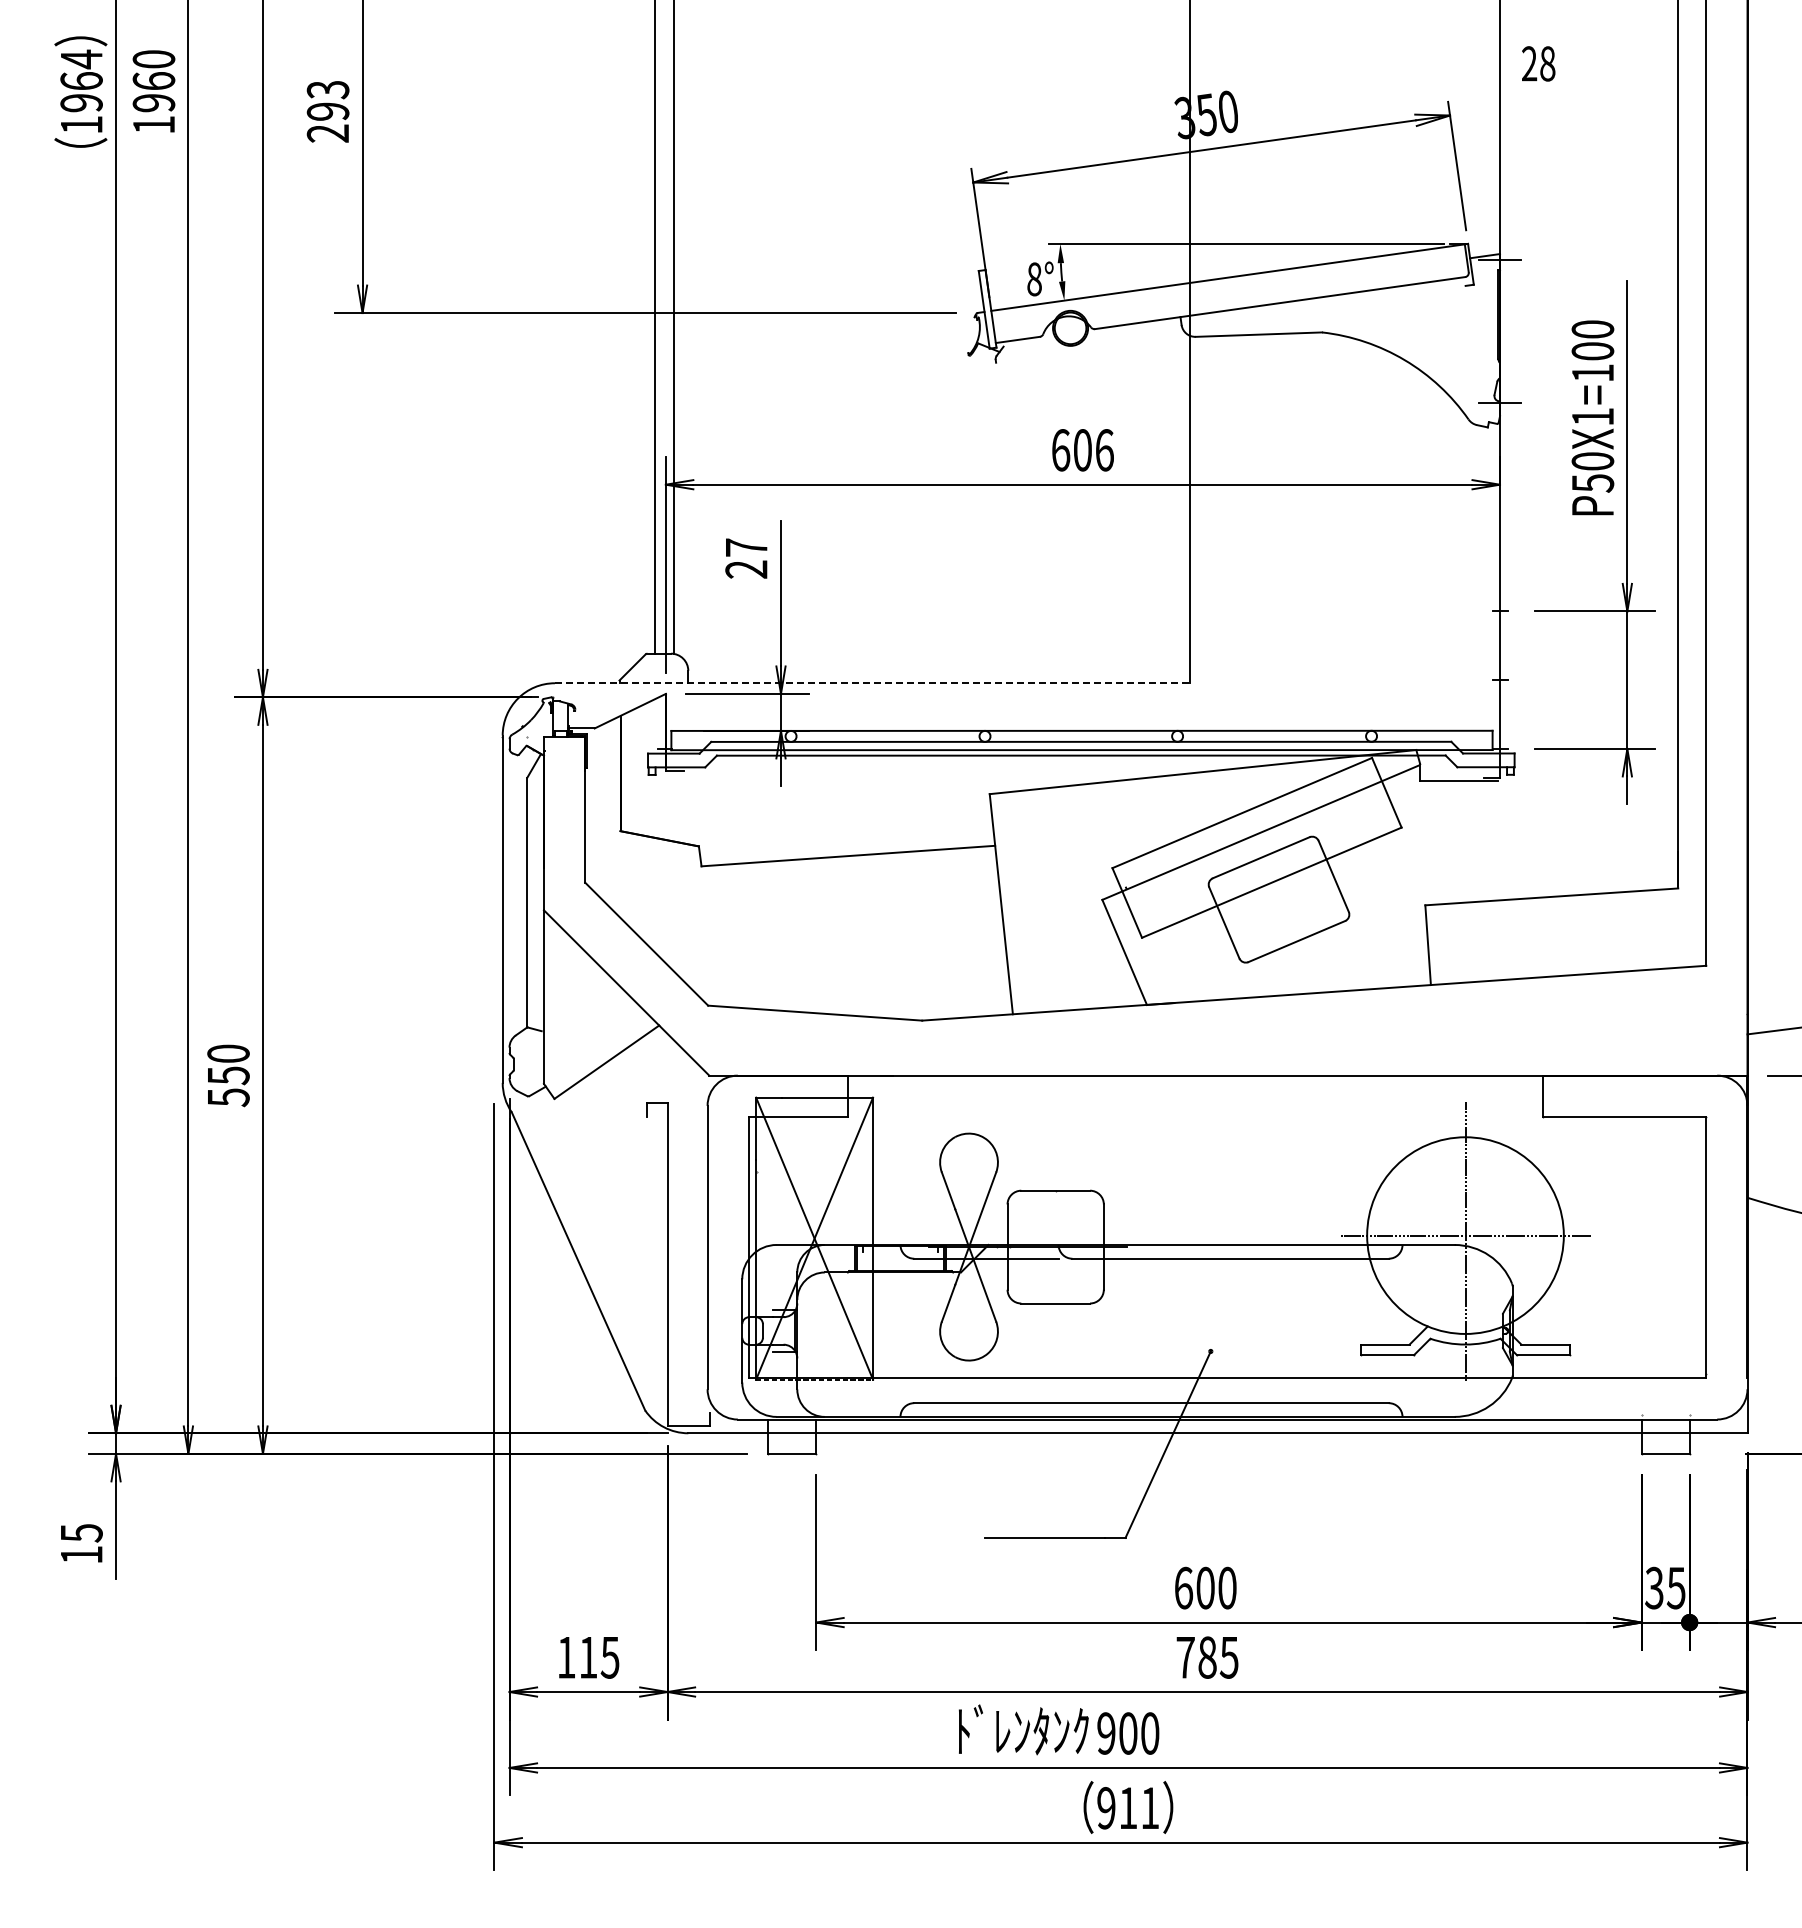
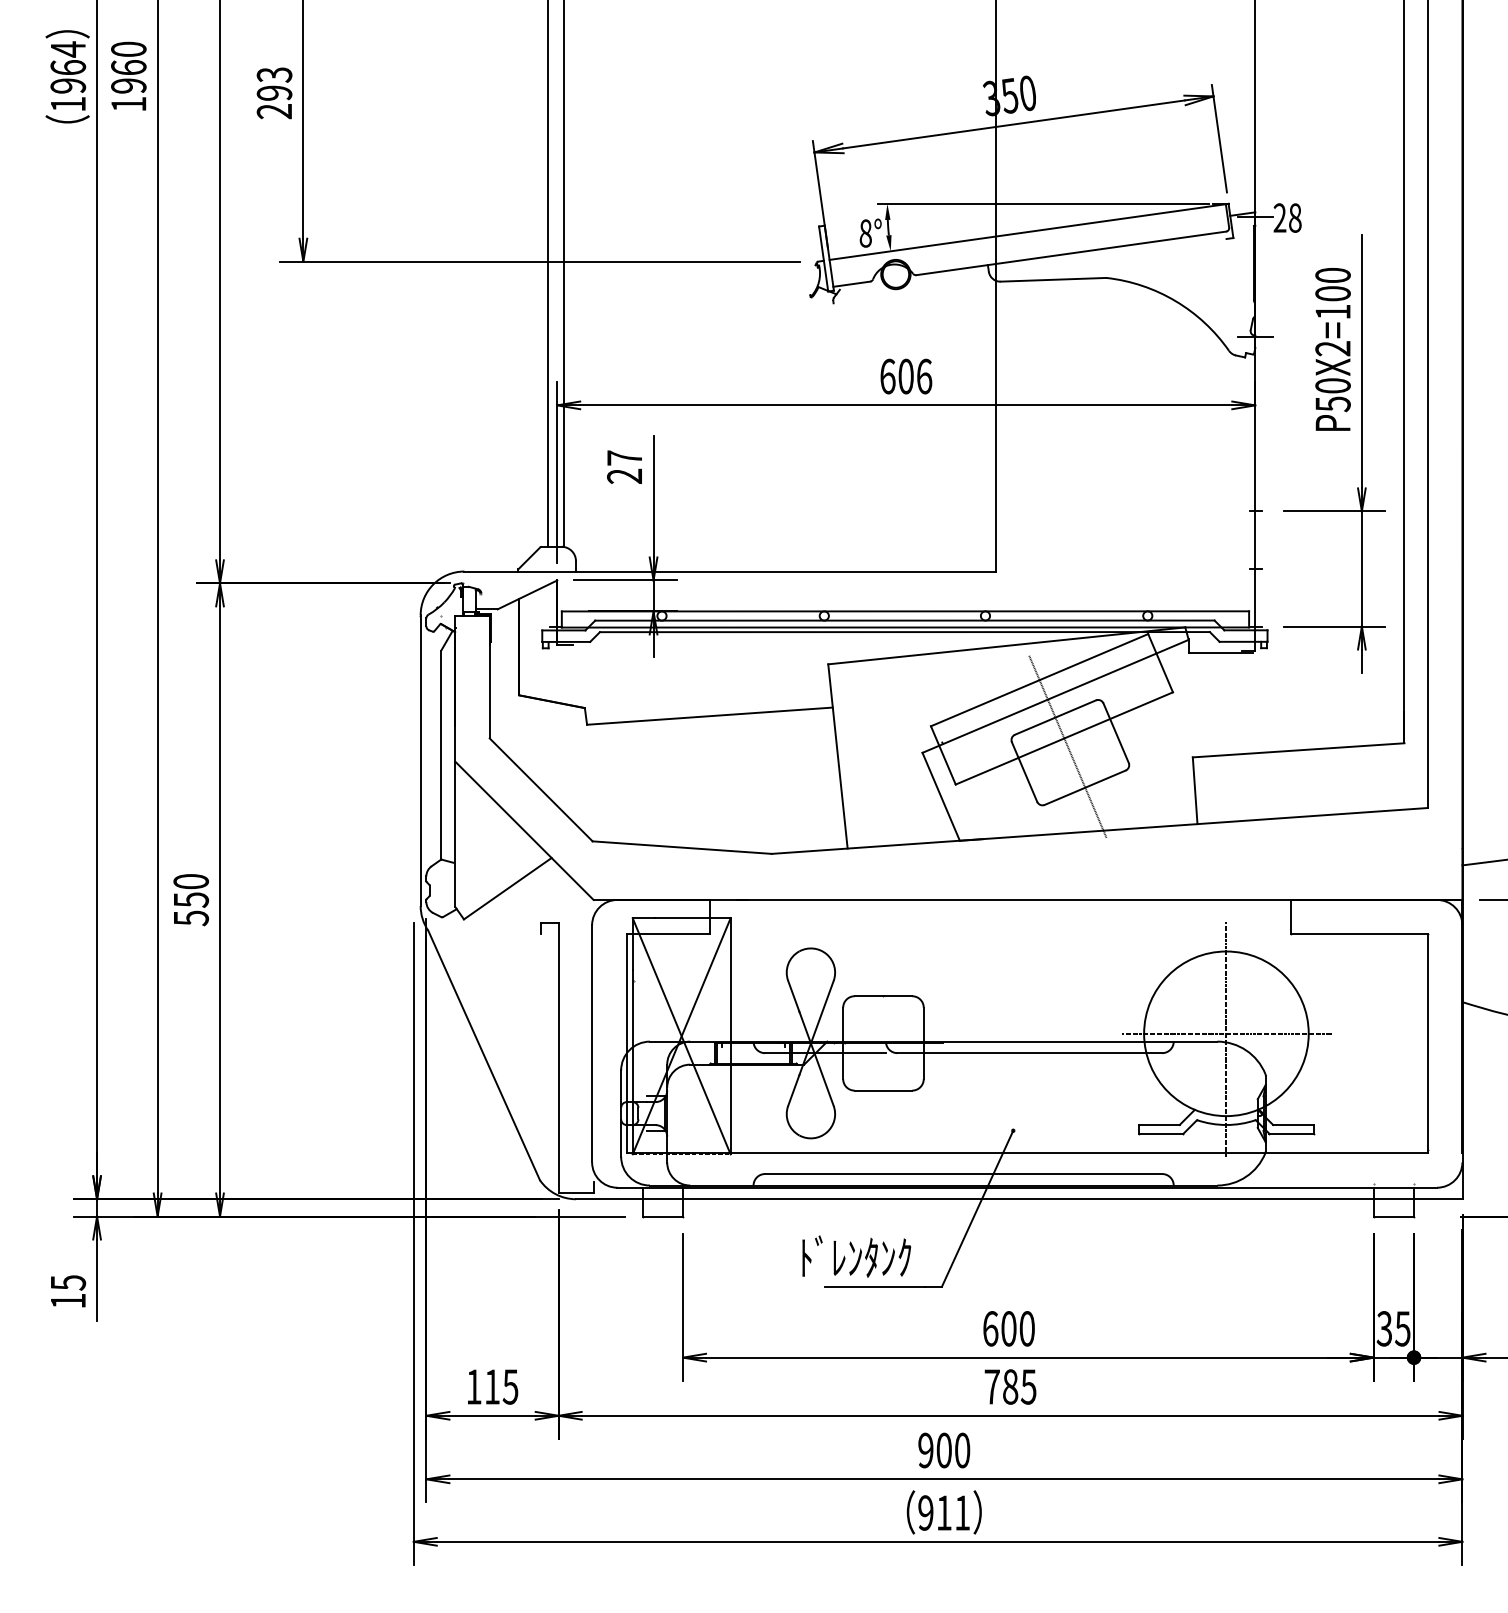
text: (1538, 63) -> (1287, 217), moved
text: (1592, 417) -> (1332, 349), P50X1=100 -> P50X2=100
line: (872, 683) -> (730, 571), dashed -> solid
line: (1275, 892) -> (1067, 746), added
text: (1023, 1729) -> (856, 1256), moved

